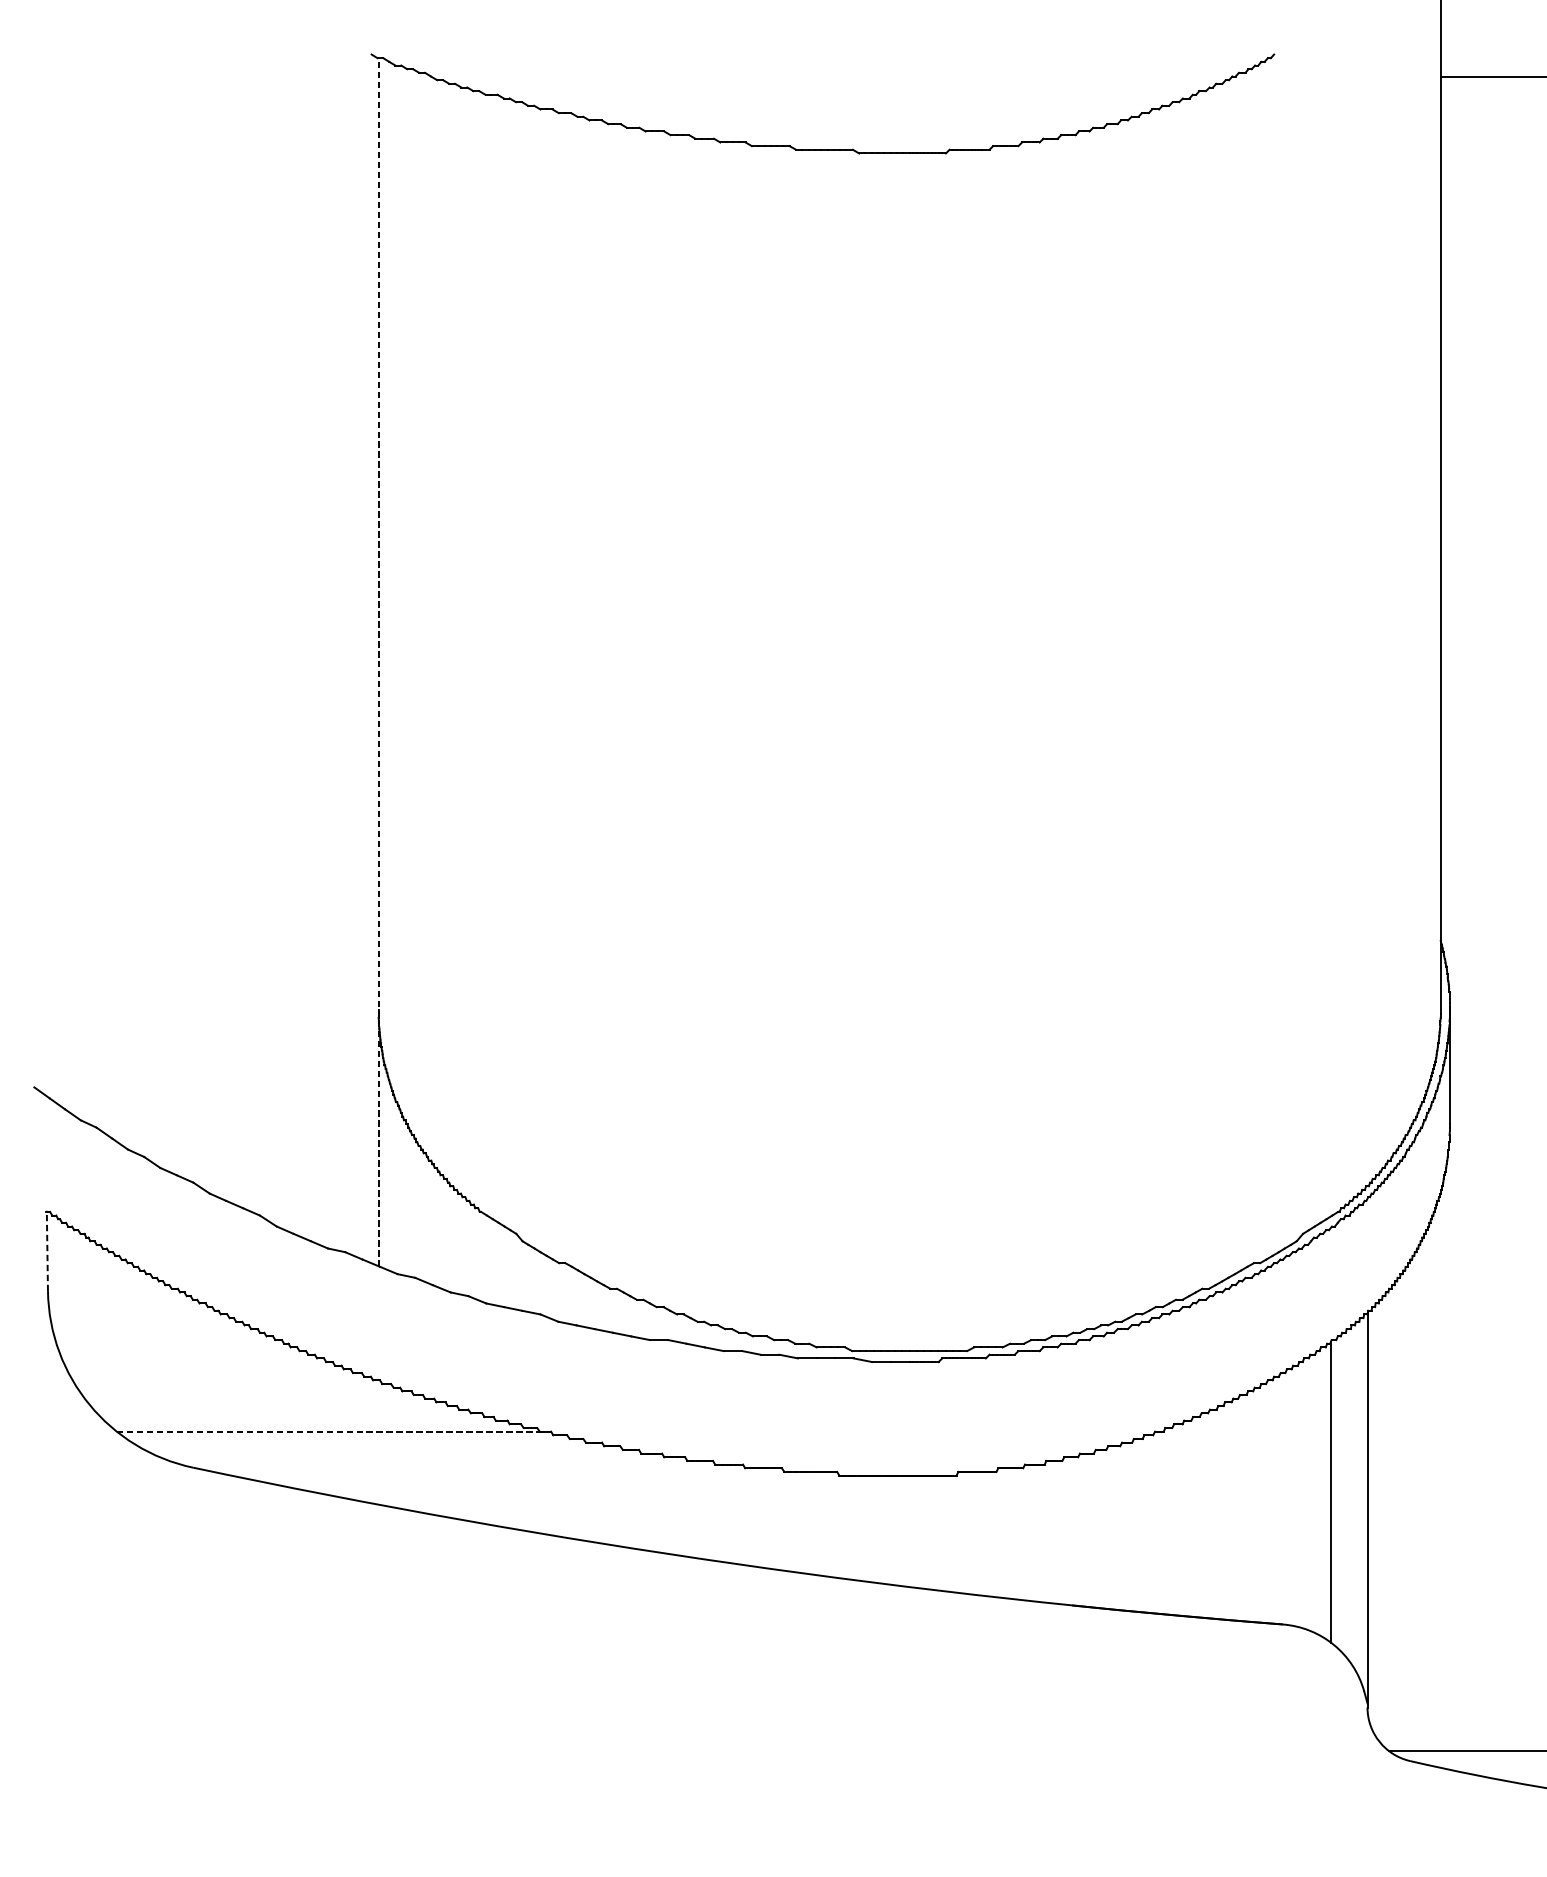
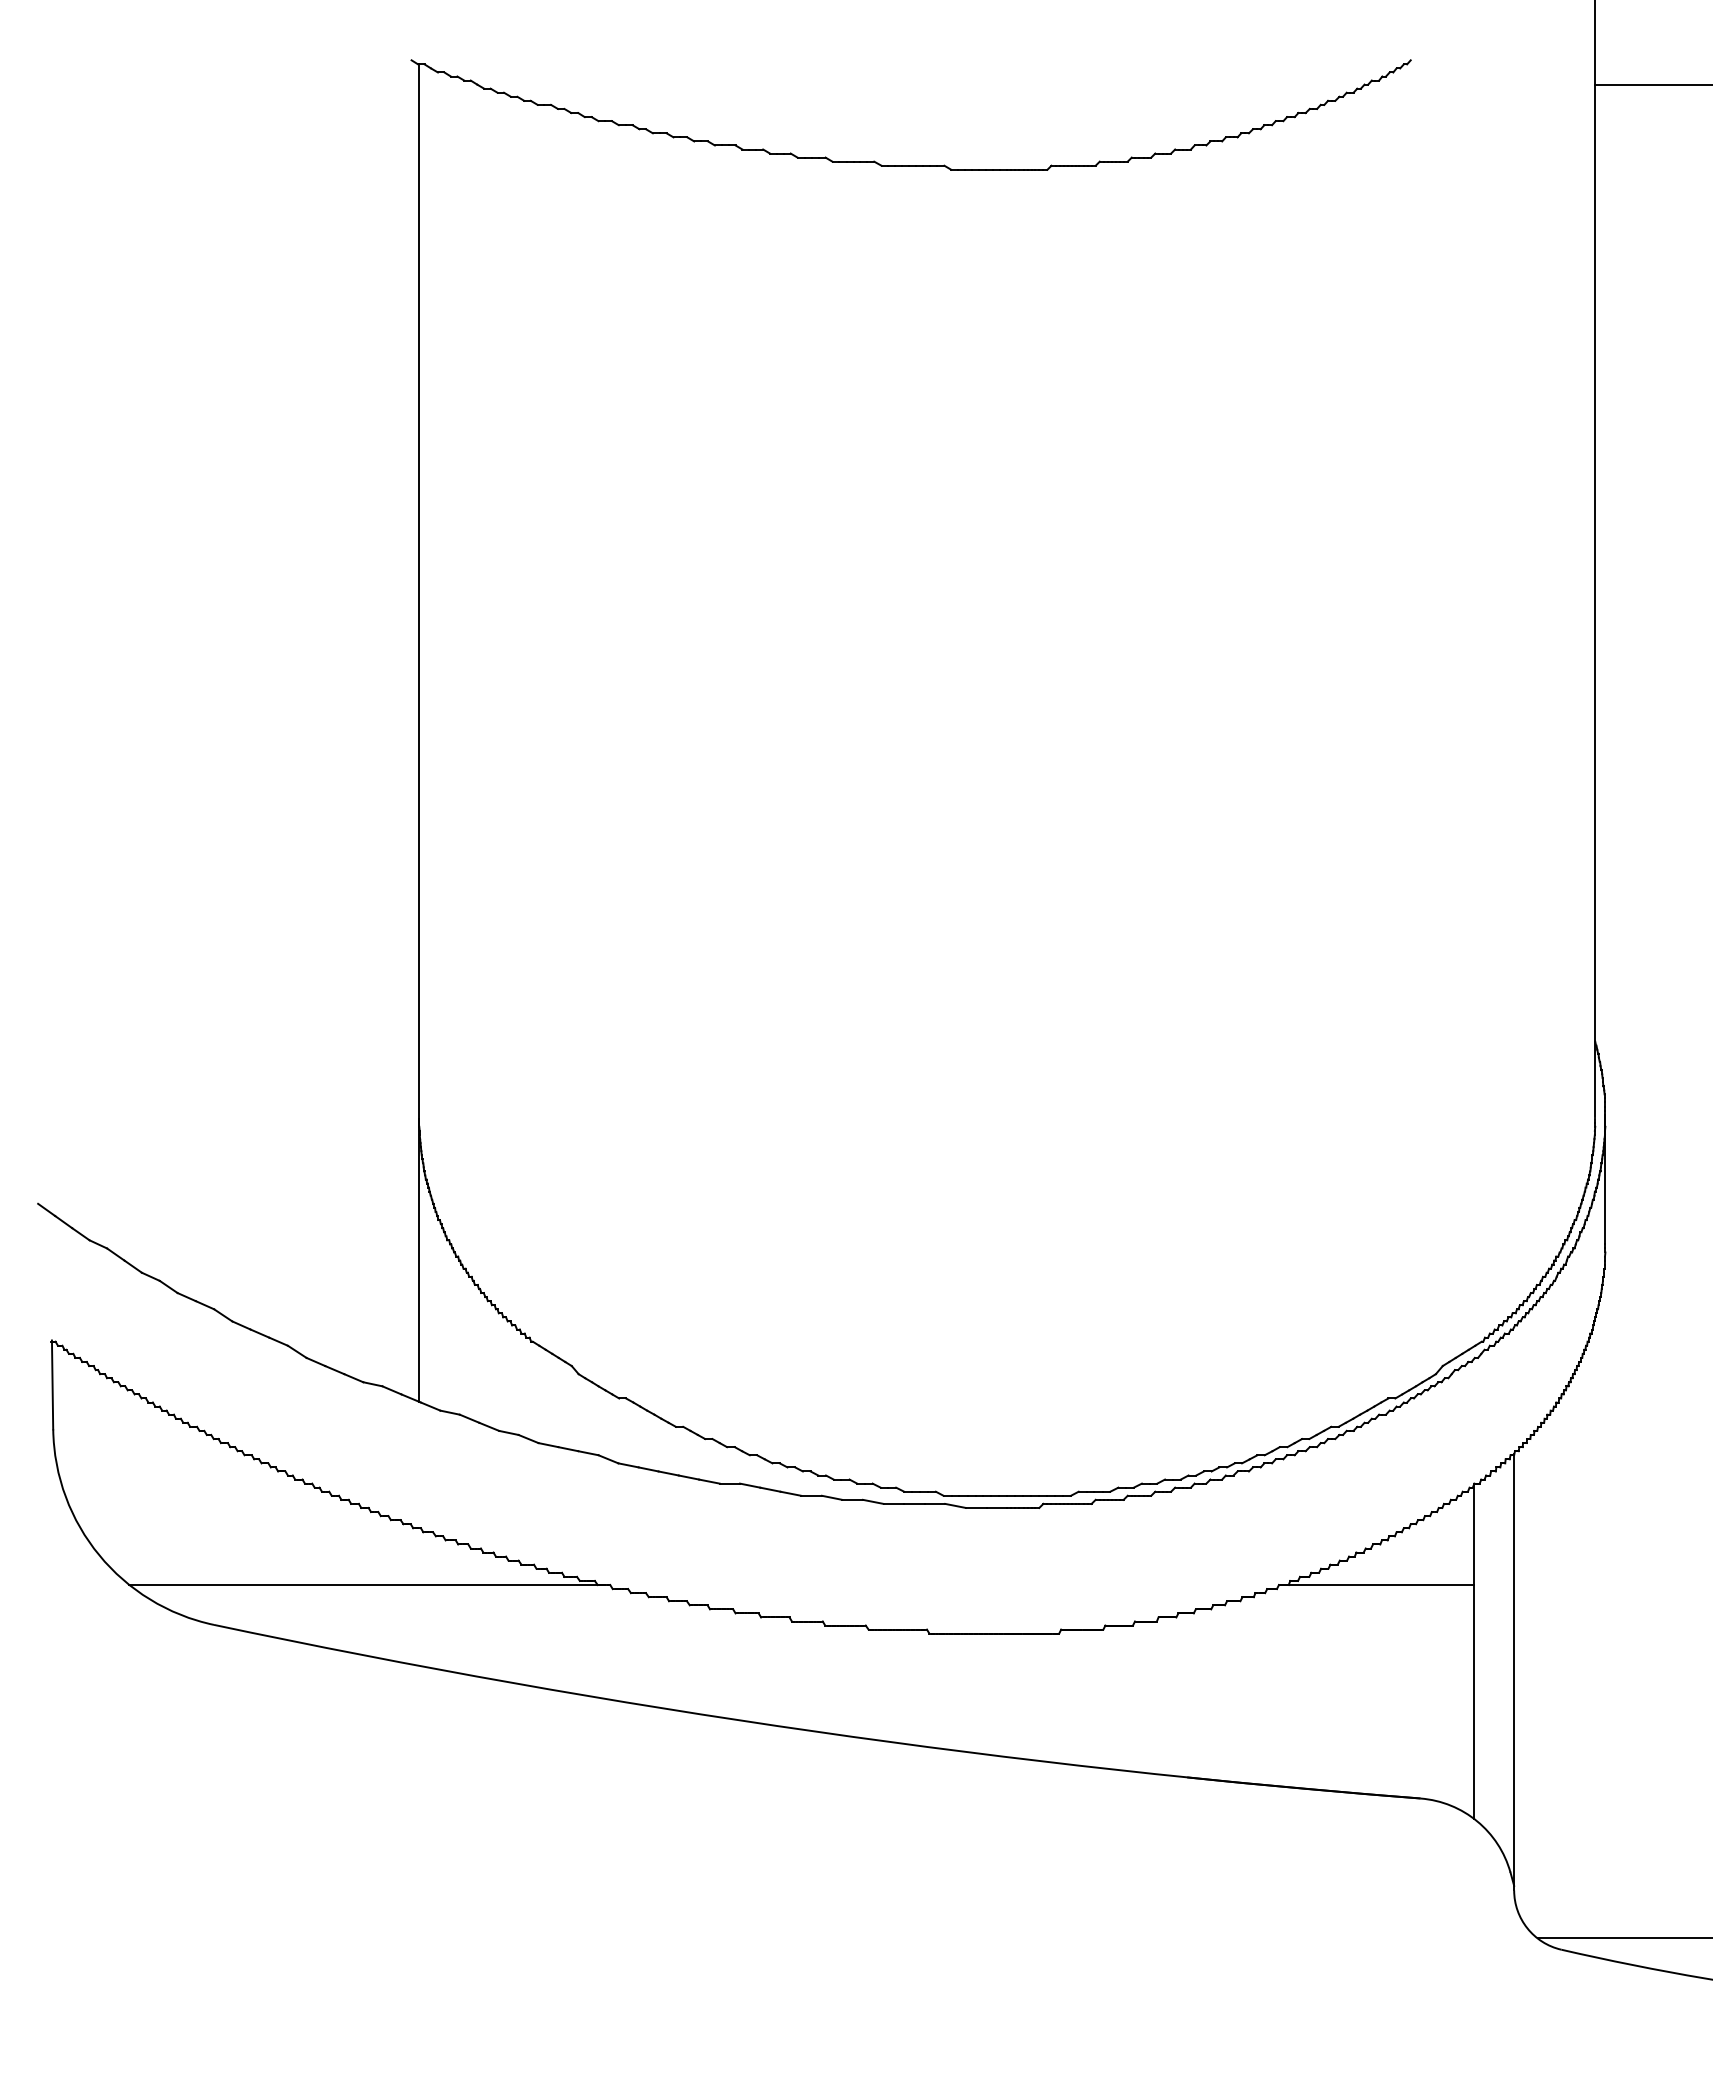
line: (378, 662) -> (419, 733), dashed -> solid
line: (47, 1250) -> (52, 1384), dashed -> solid
line: (331, 1432) -> (367, 1585), dashed -> solid
line: (1244, 1432) -> (1378, 1585), added

